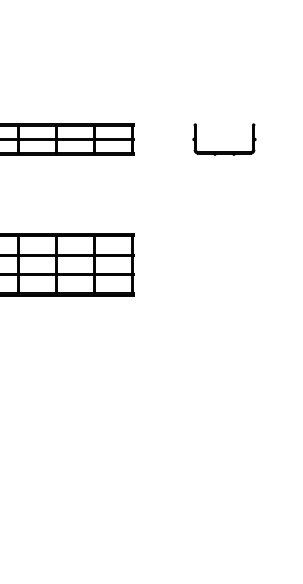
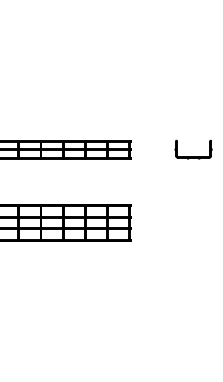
part: (224, 151) -> (193, 156), moved

